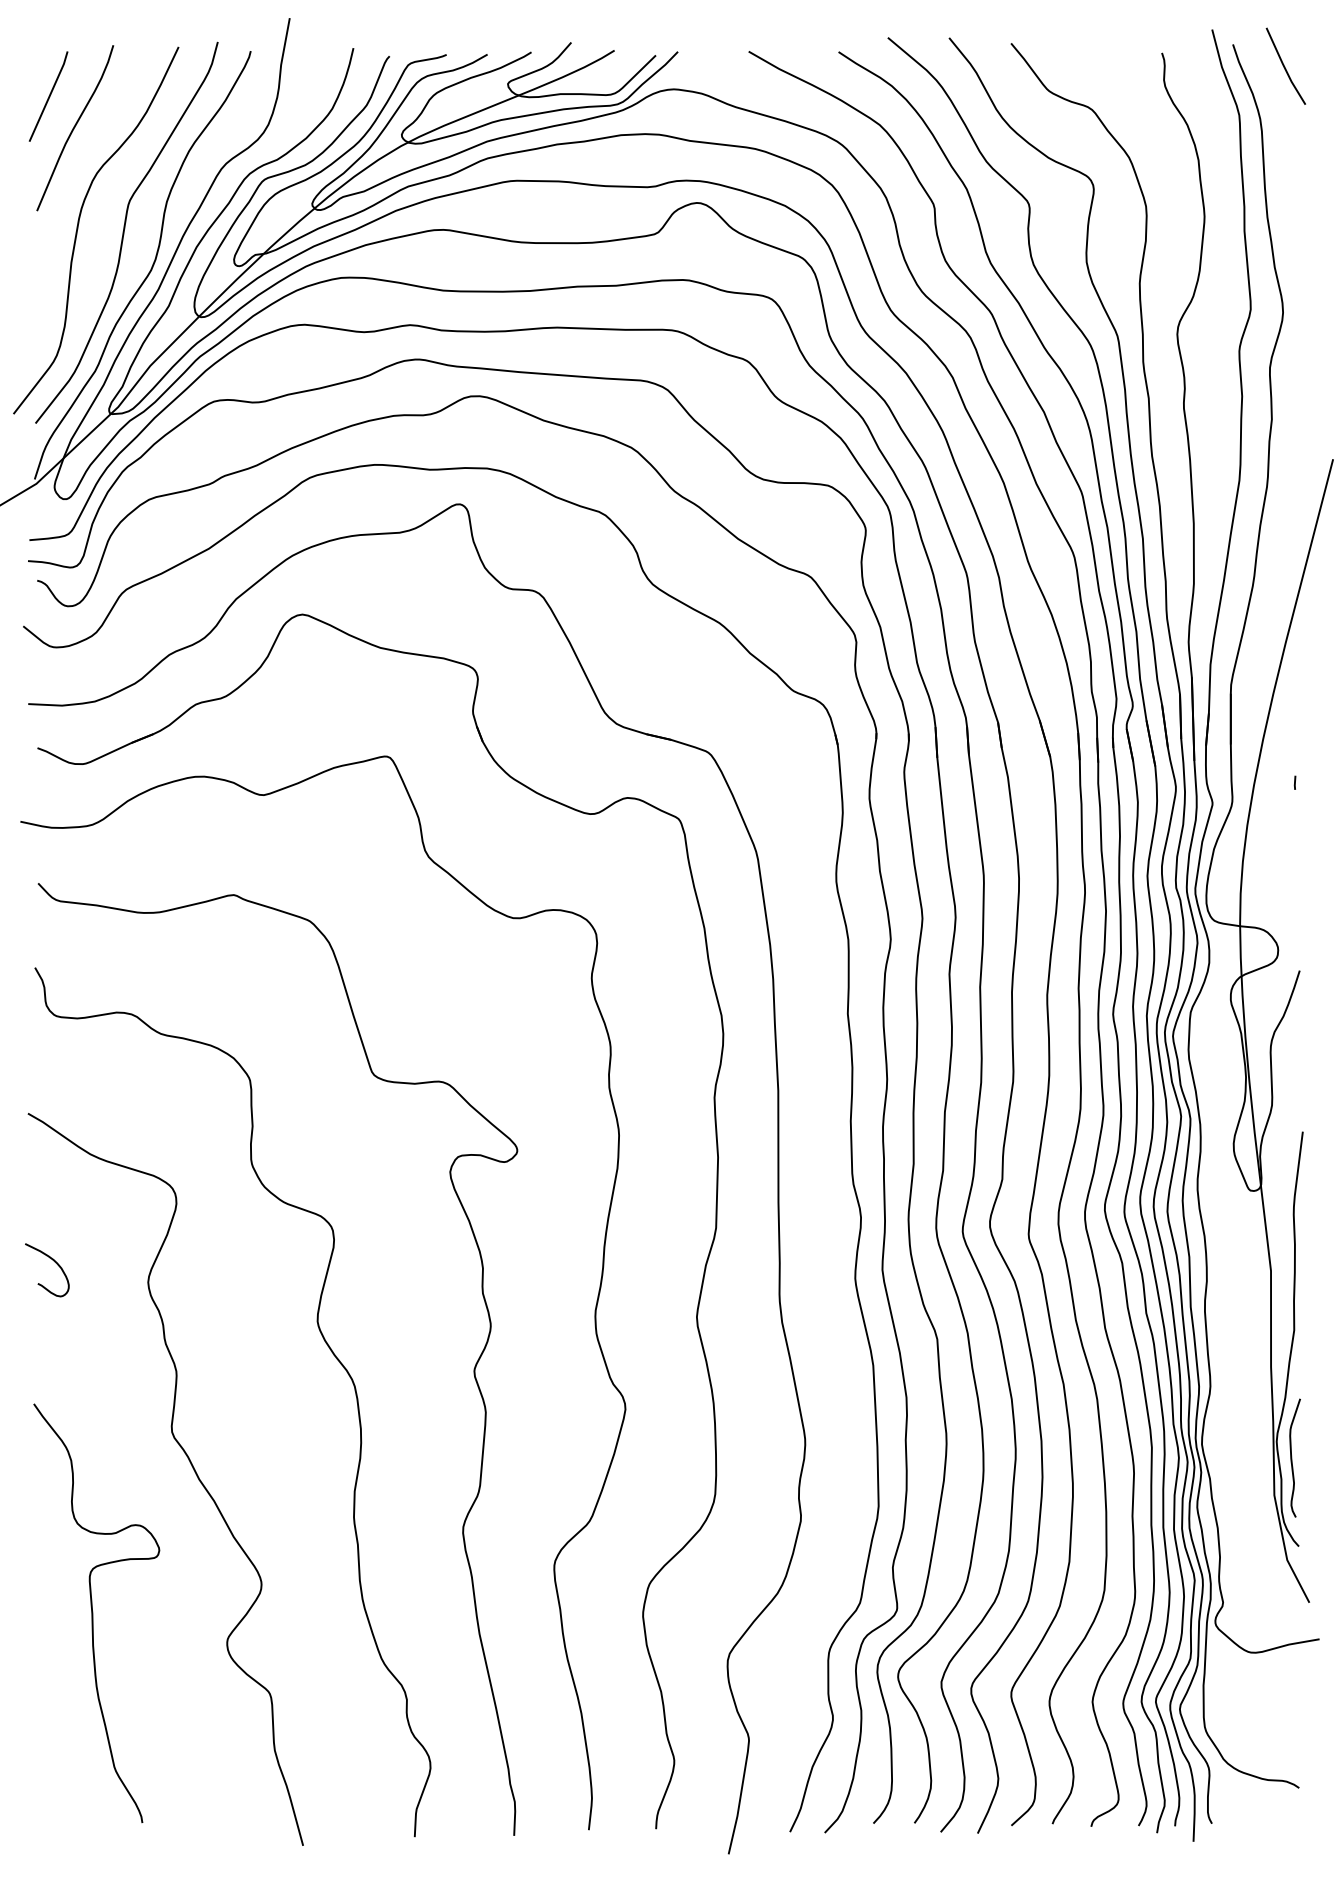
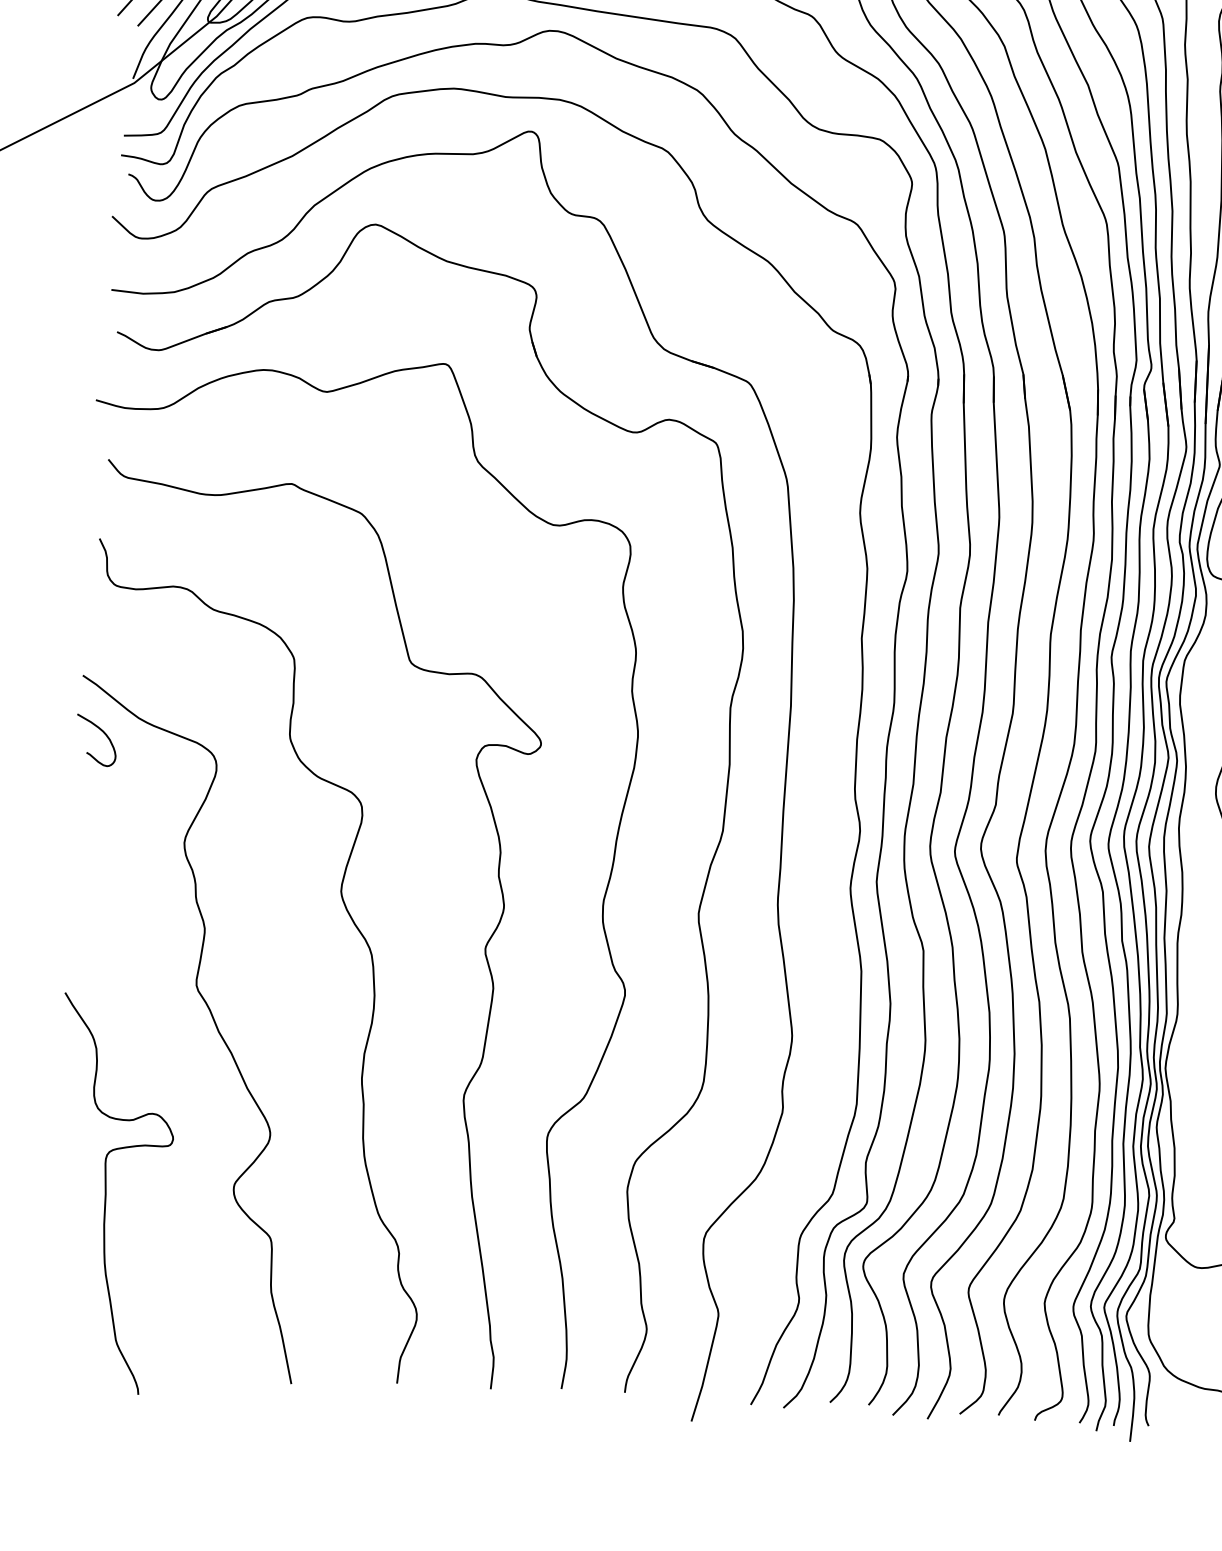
curve: (54, 1262) -> (103, 733), moved
curve: (93, 1612) -> (106, 1193), moved

